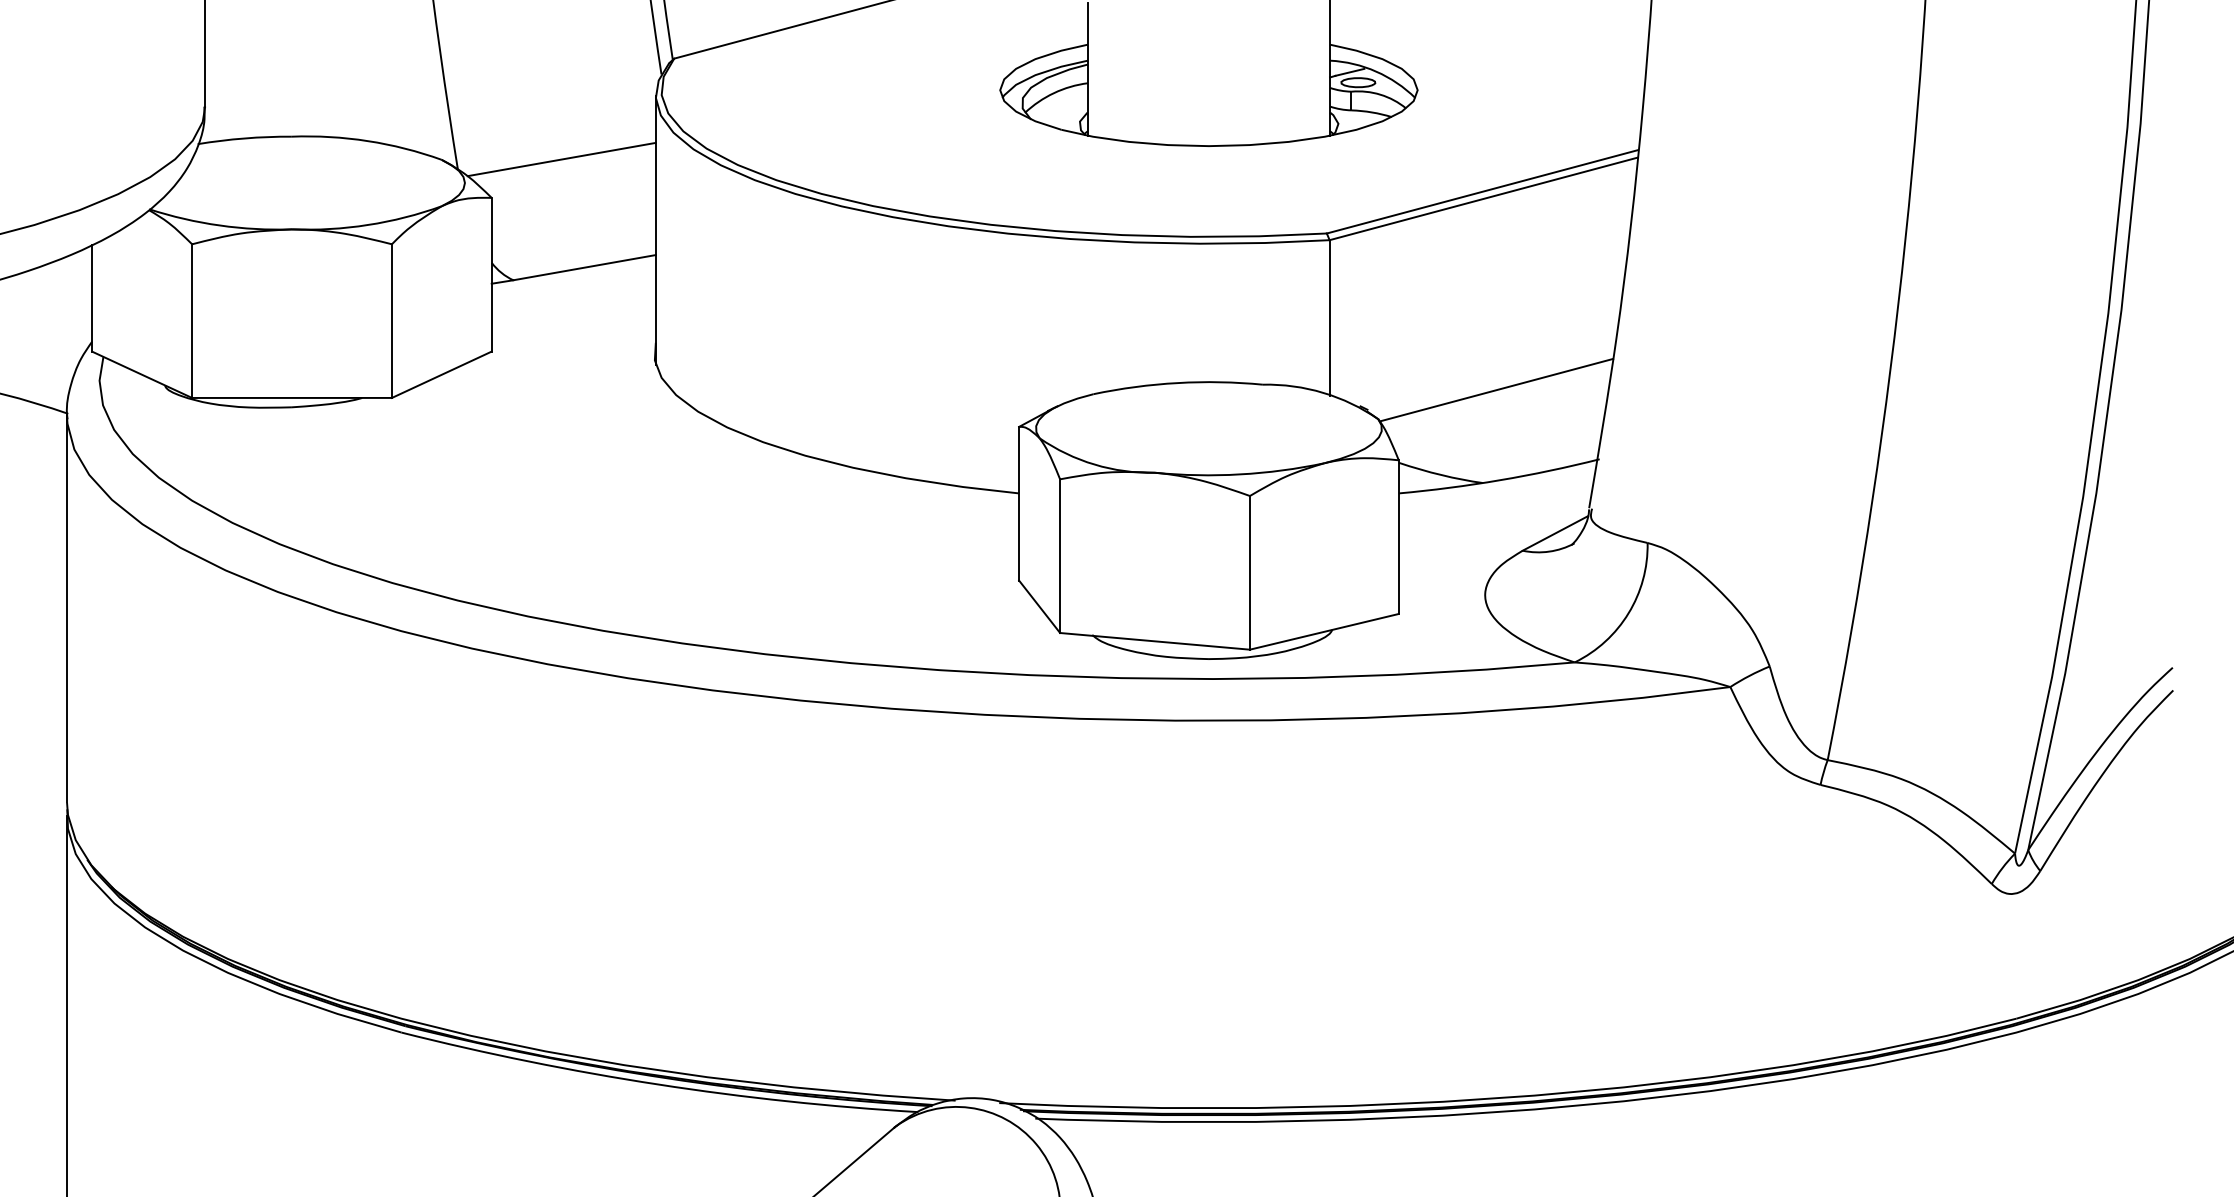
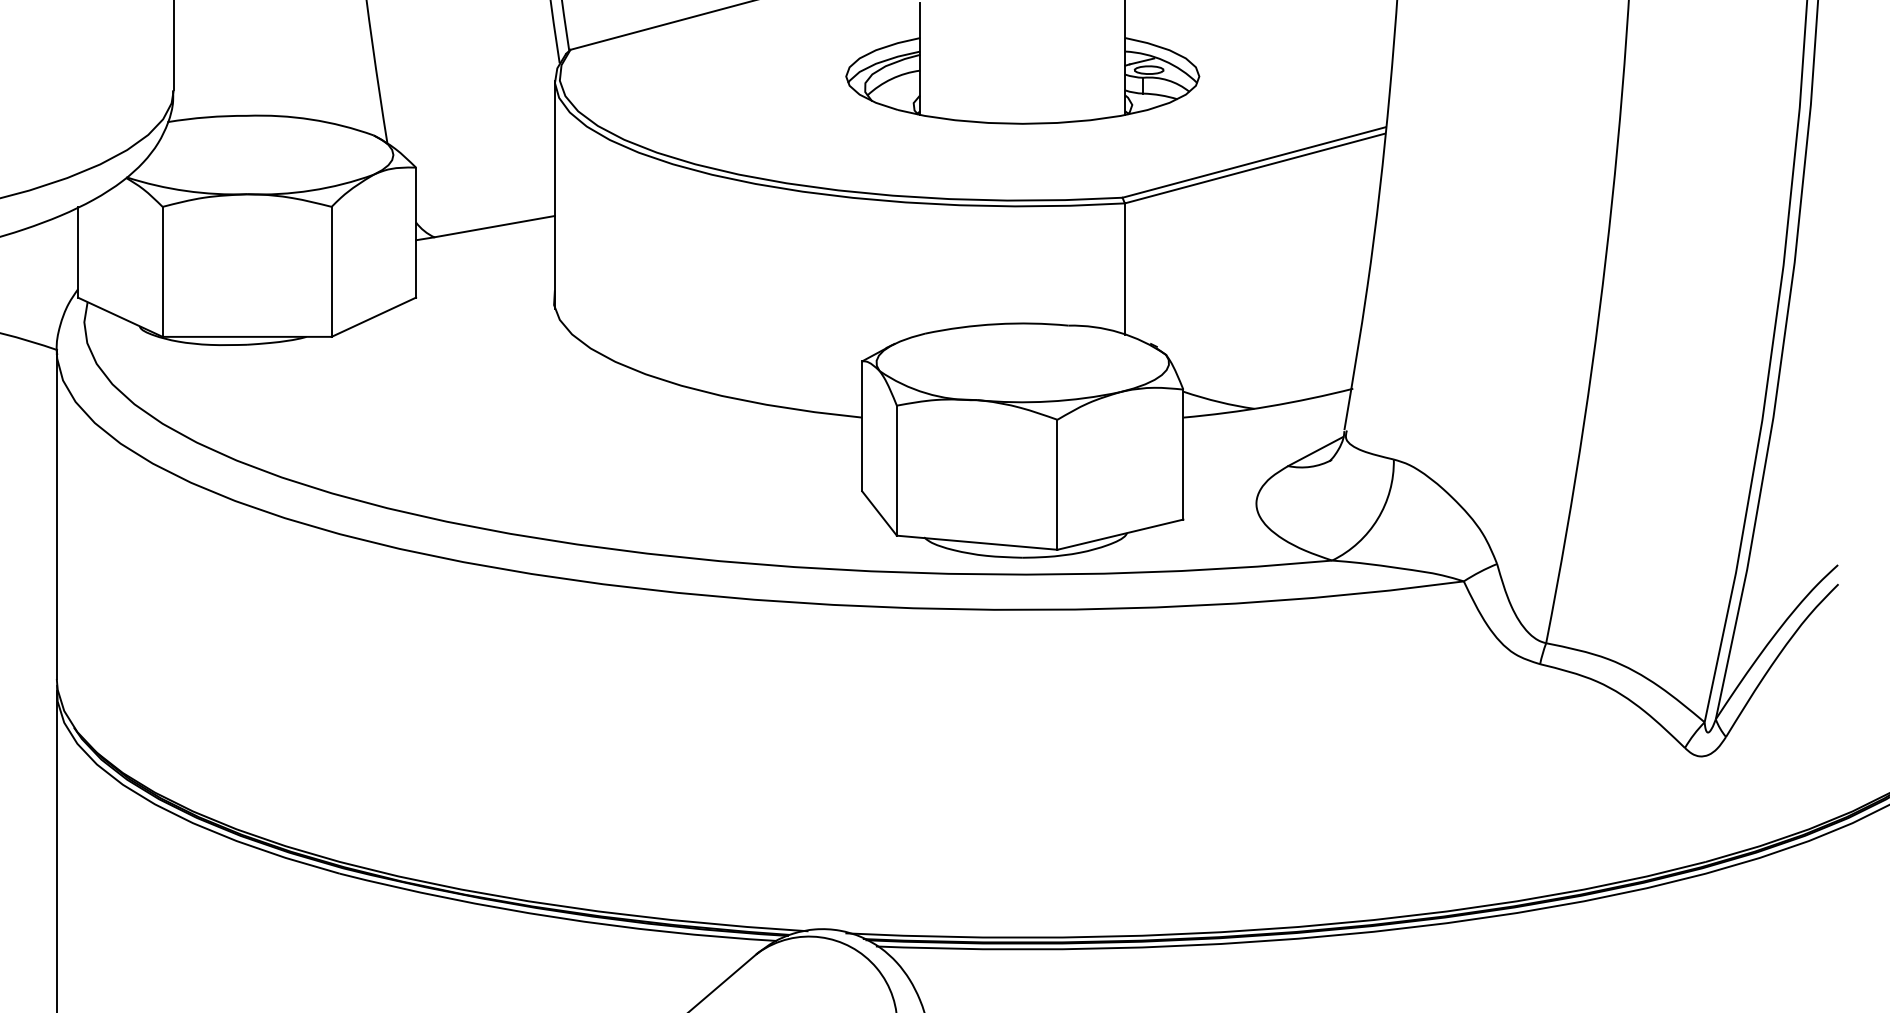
line: (561, 159) -> (475, 135), removed
line: (1496, 389) -> (1266, 329), removed

